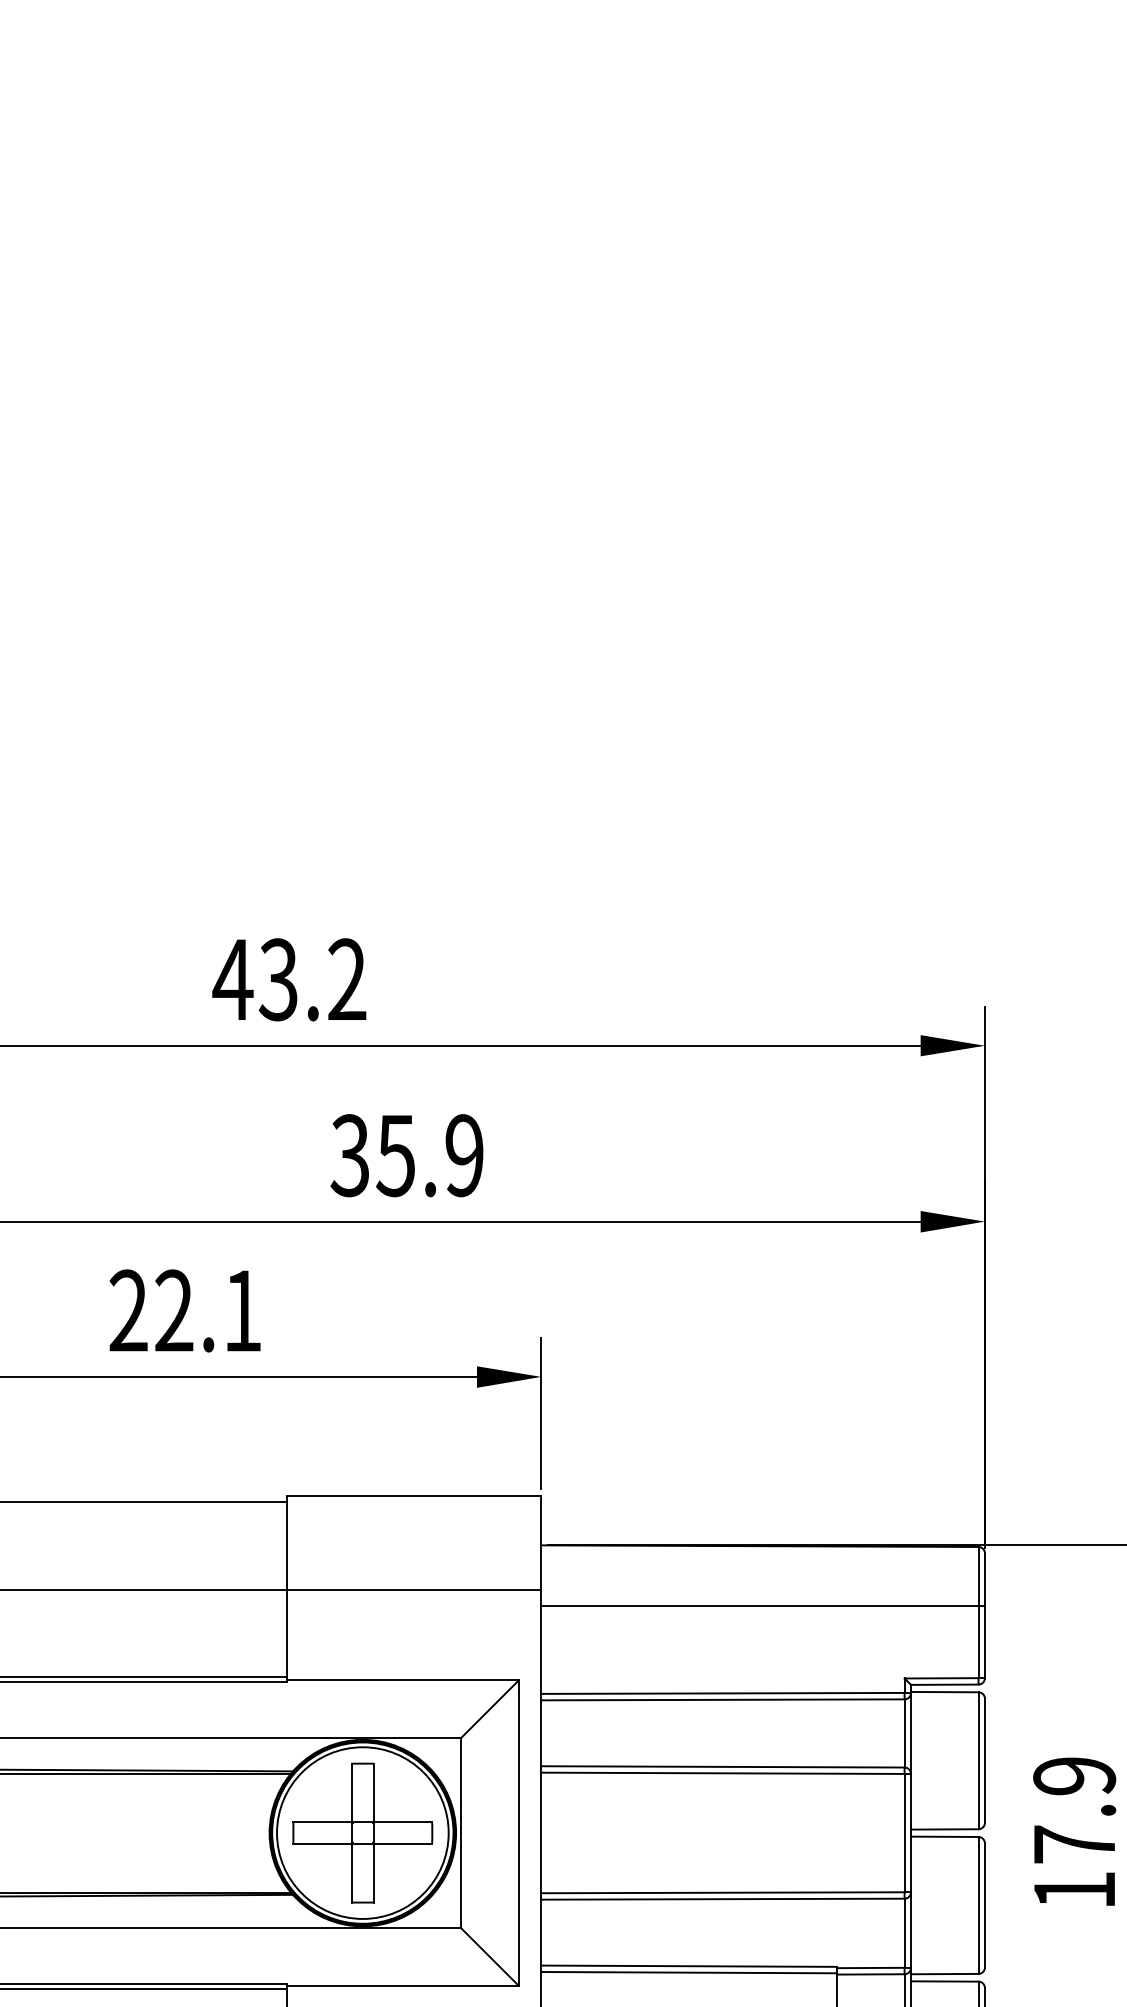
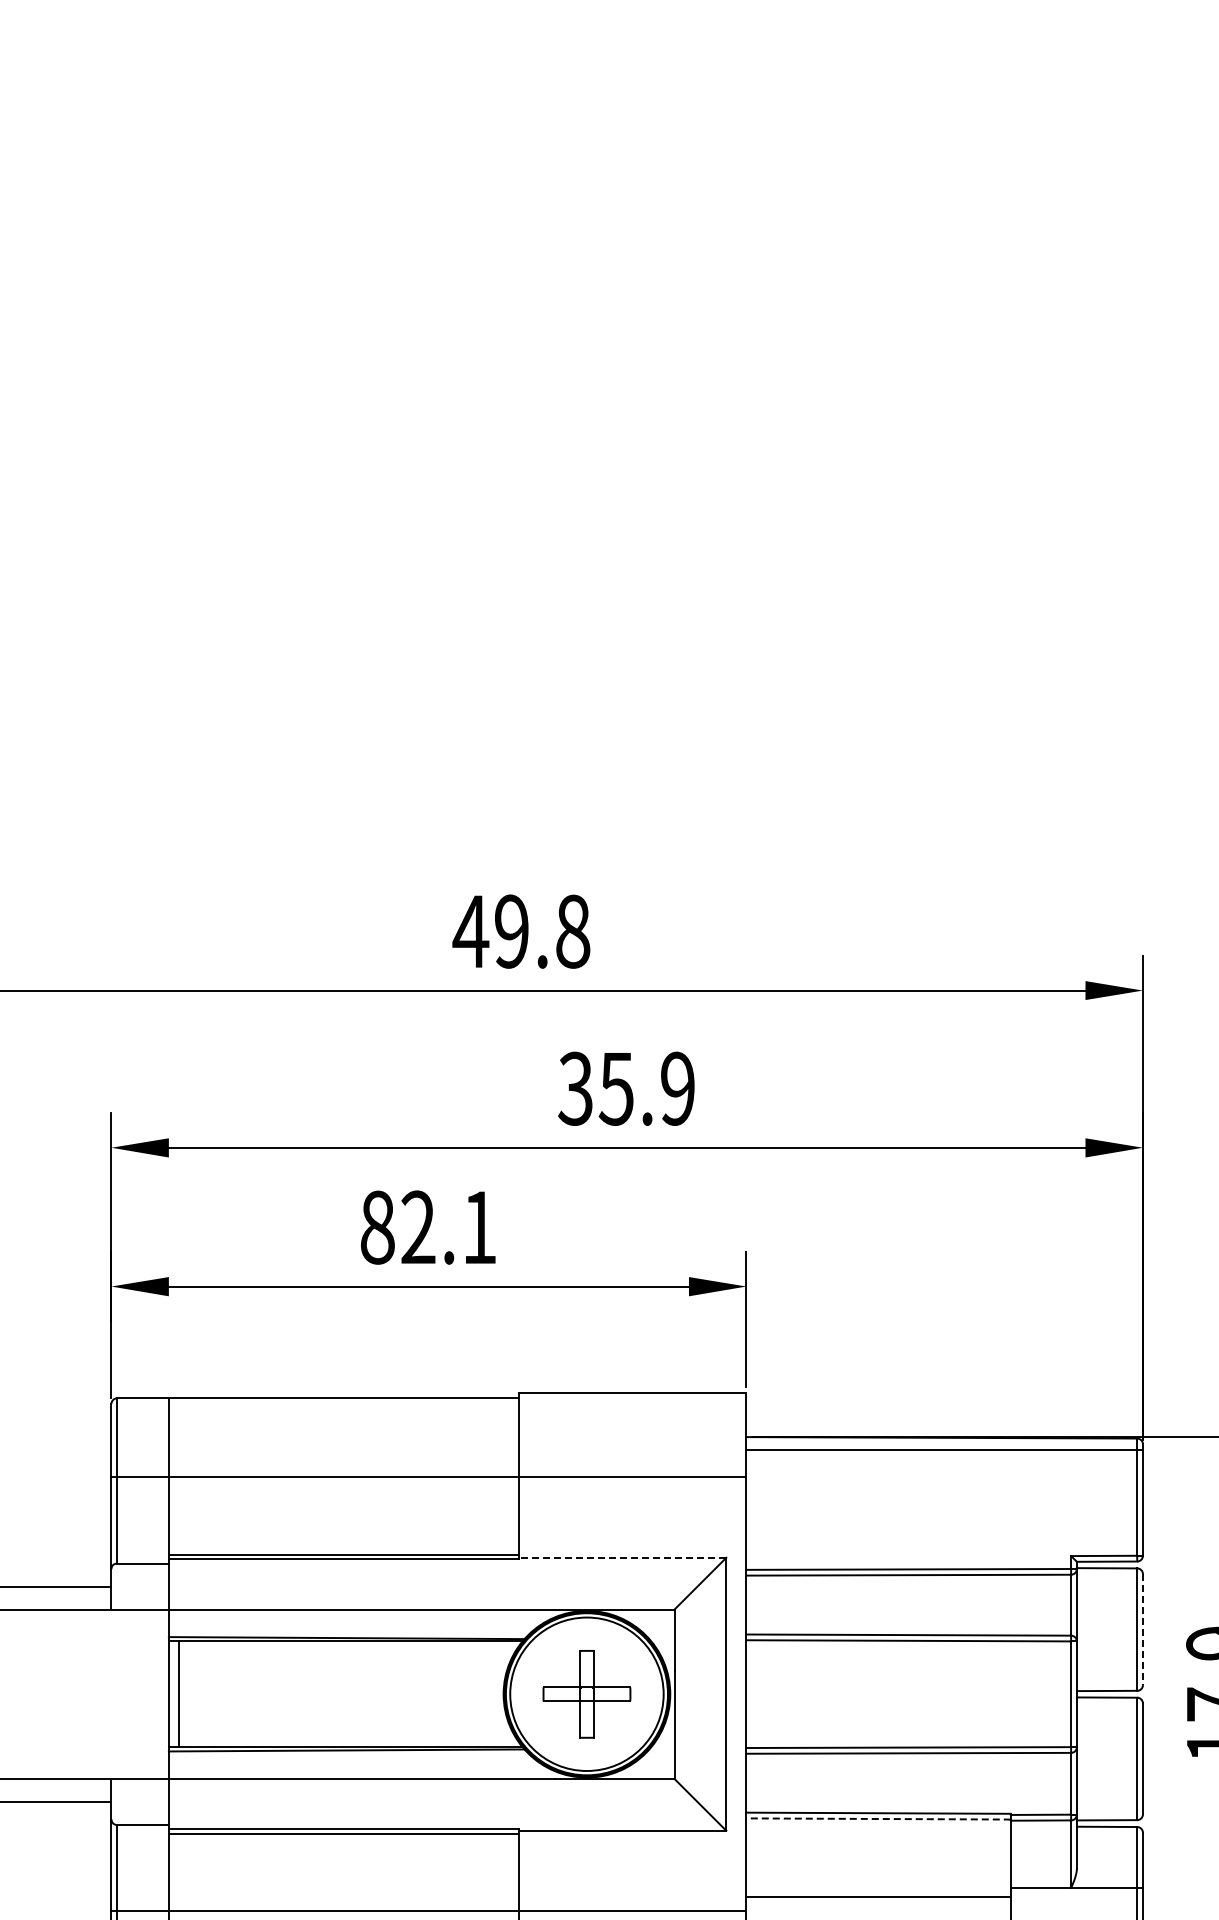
text: (313, 979) -> (542, 931), 43.2 -> 49.8
text: (128, 1310) -> (377, 1227), 22.1 -> 82.1
line: (762, 1606) -> (944, 1449), moved
line: (402, 1680) -> (622, 1557), solid -> dashed
line: (984, 1761) -> (1142, 1630), solid -> dashed
part: (362, 1833) -> (586, 1694), size x0.7
line: (689, 1972) -> (878, 1818), solid -> dashed

